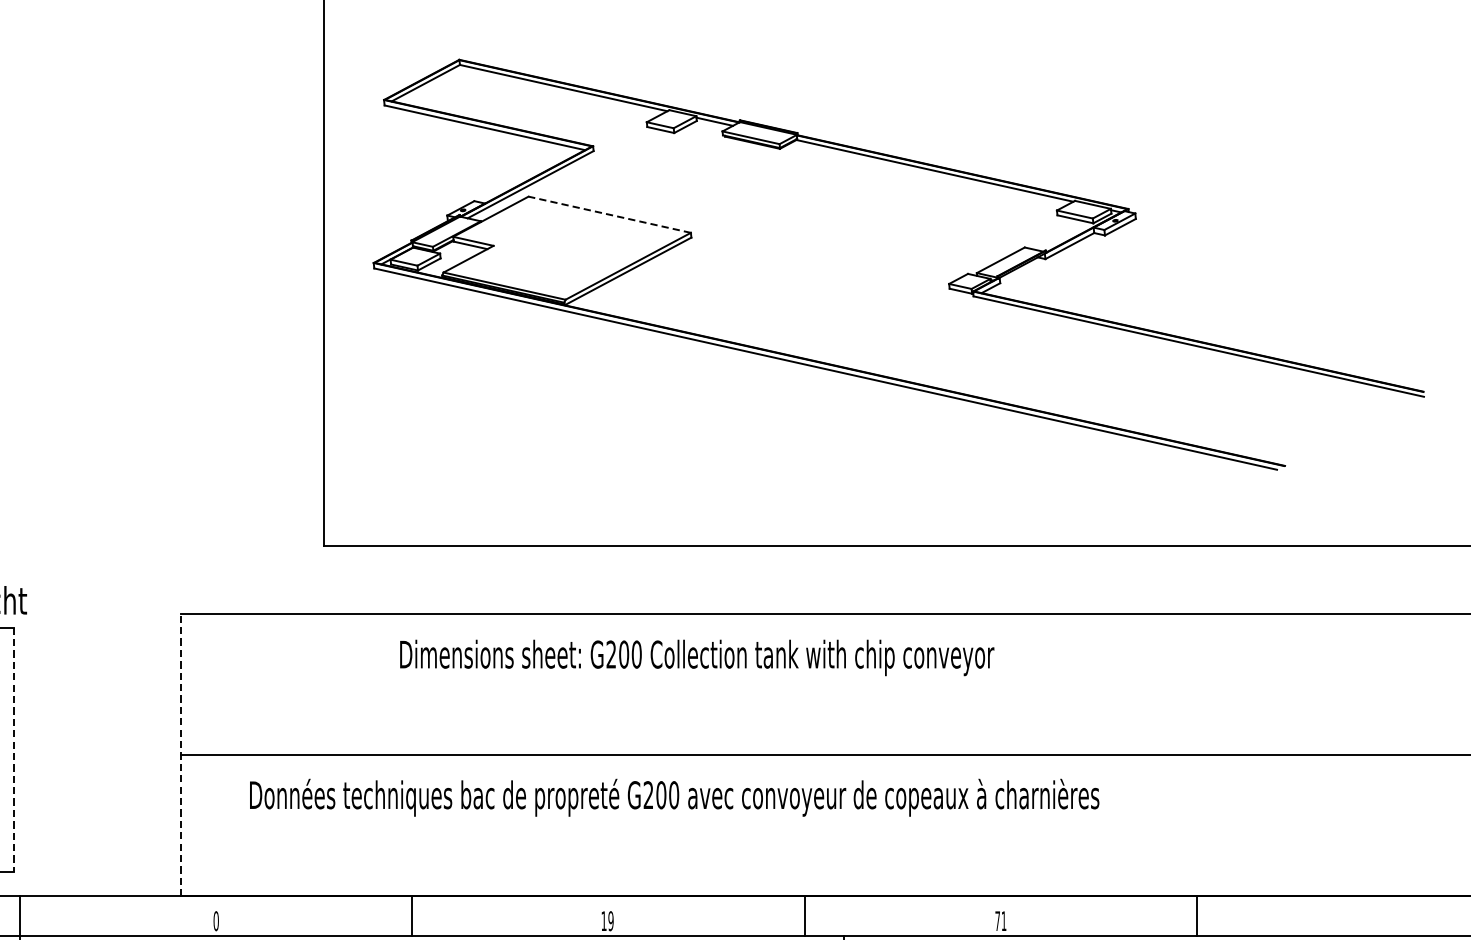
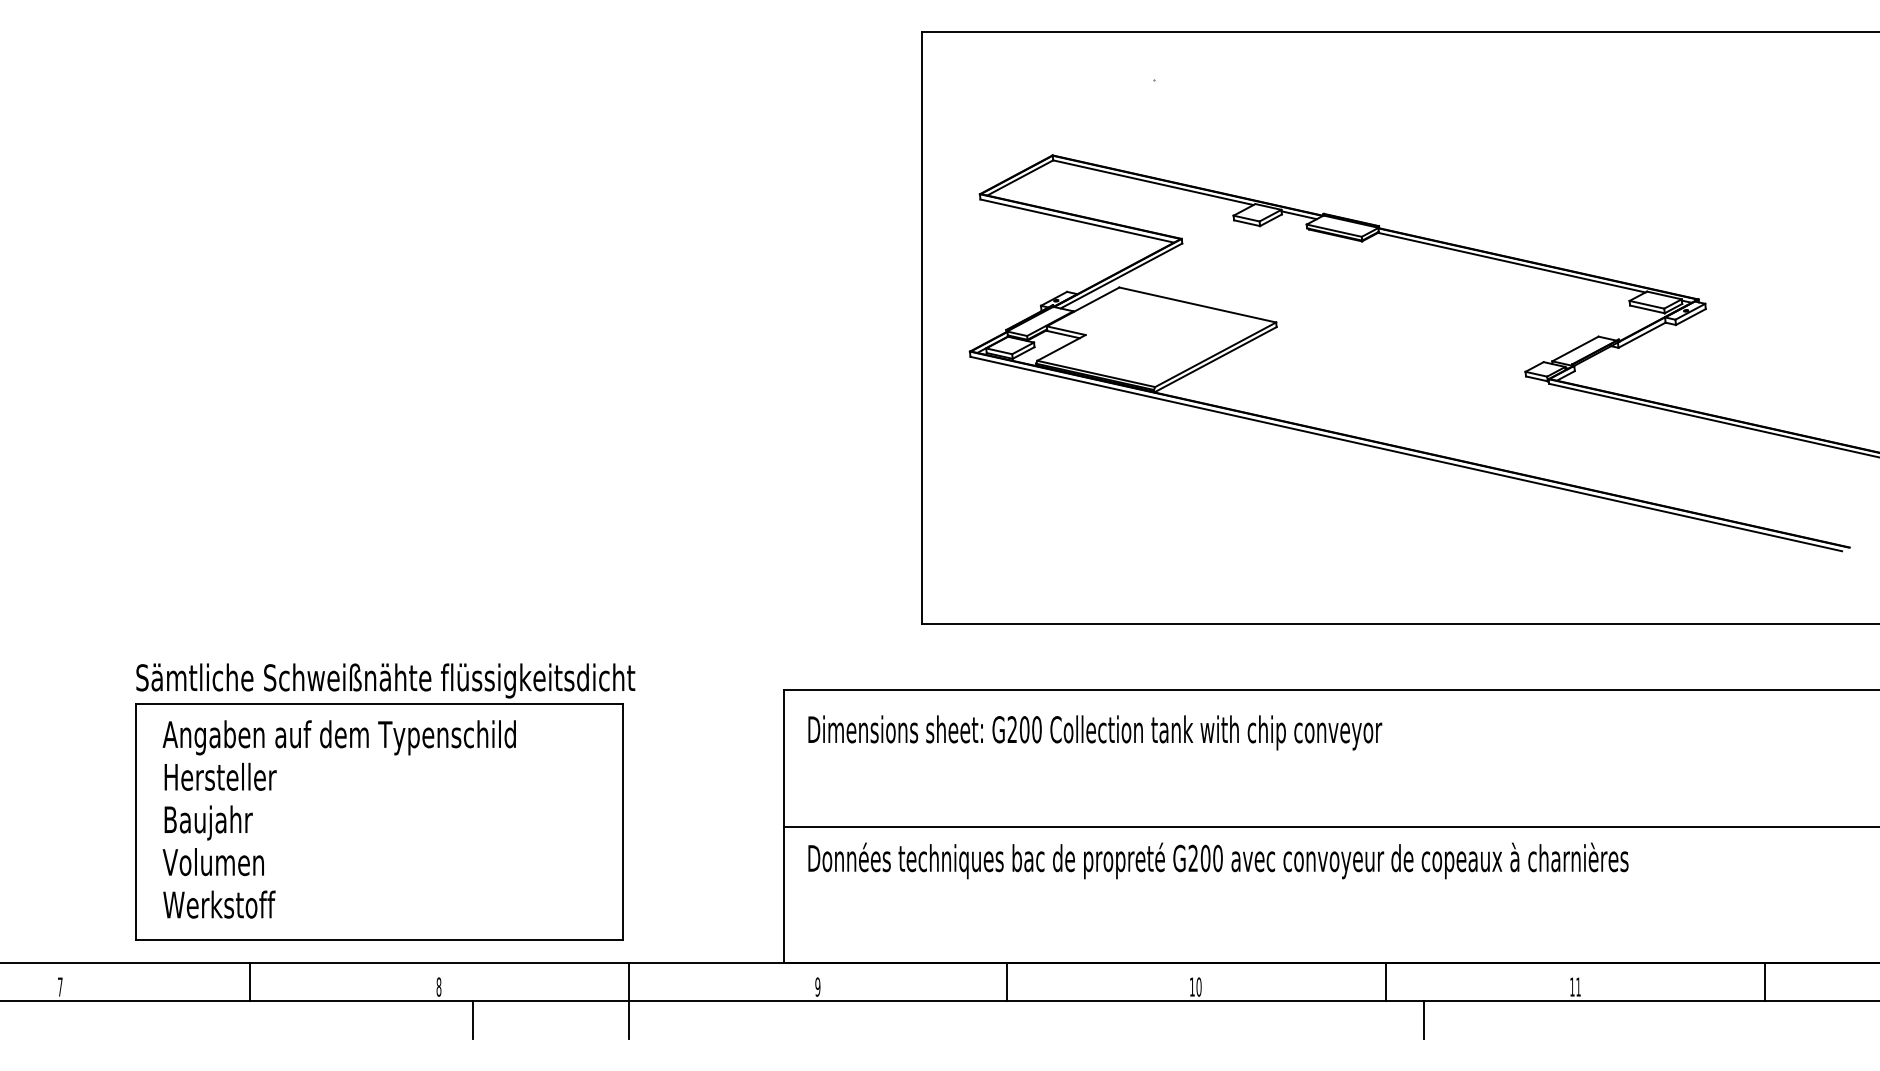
line: (609, 214) -> (1197, 304), dashed -> solid
text: (697, 657) -> (1095, 732), moved
line: (13, 750) -> (622, 822), dashed -> solid
line: (180, 754) -> (783, 826), dashed -> solid
text: (674, 797) -> (1218, 860), moved
text: (610, 920) -> (1198, 986), 19 -> 10
text: (997, 920) -> (1572, 986), 71 -> 11
text: (215, 921) -> (817, 987), 0 -> 9

